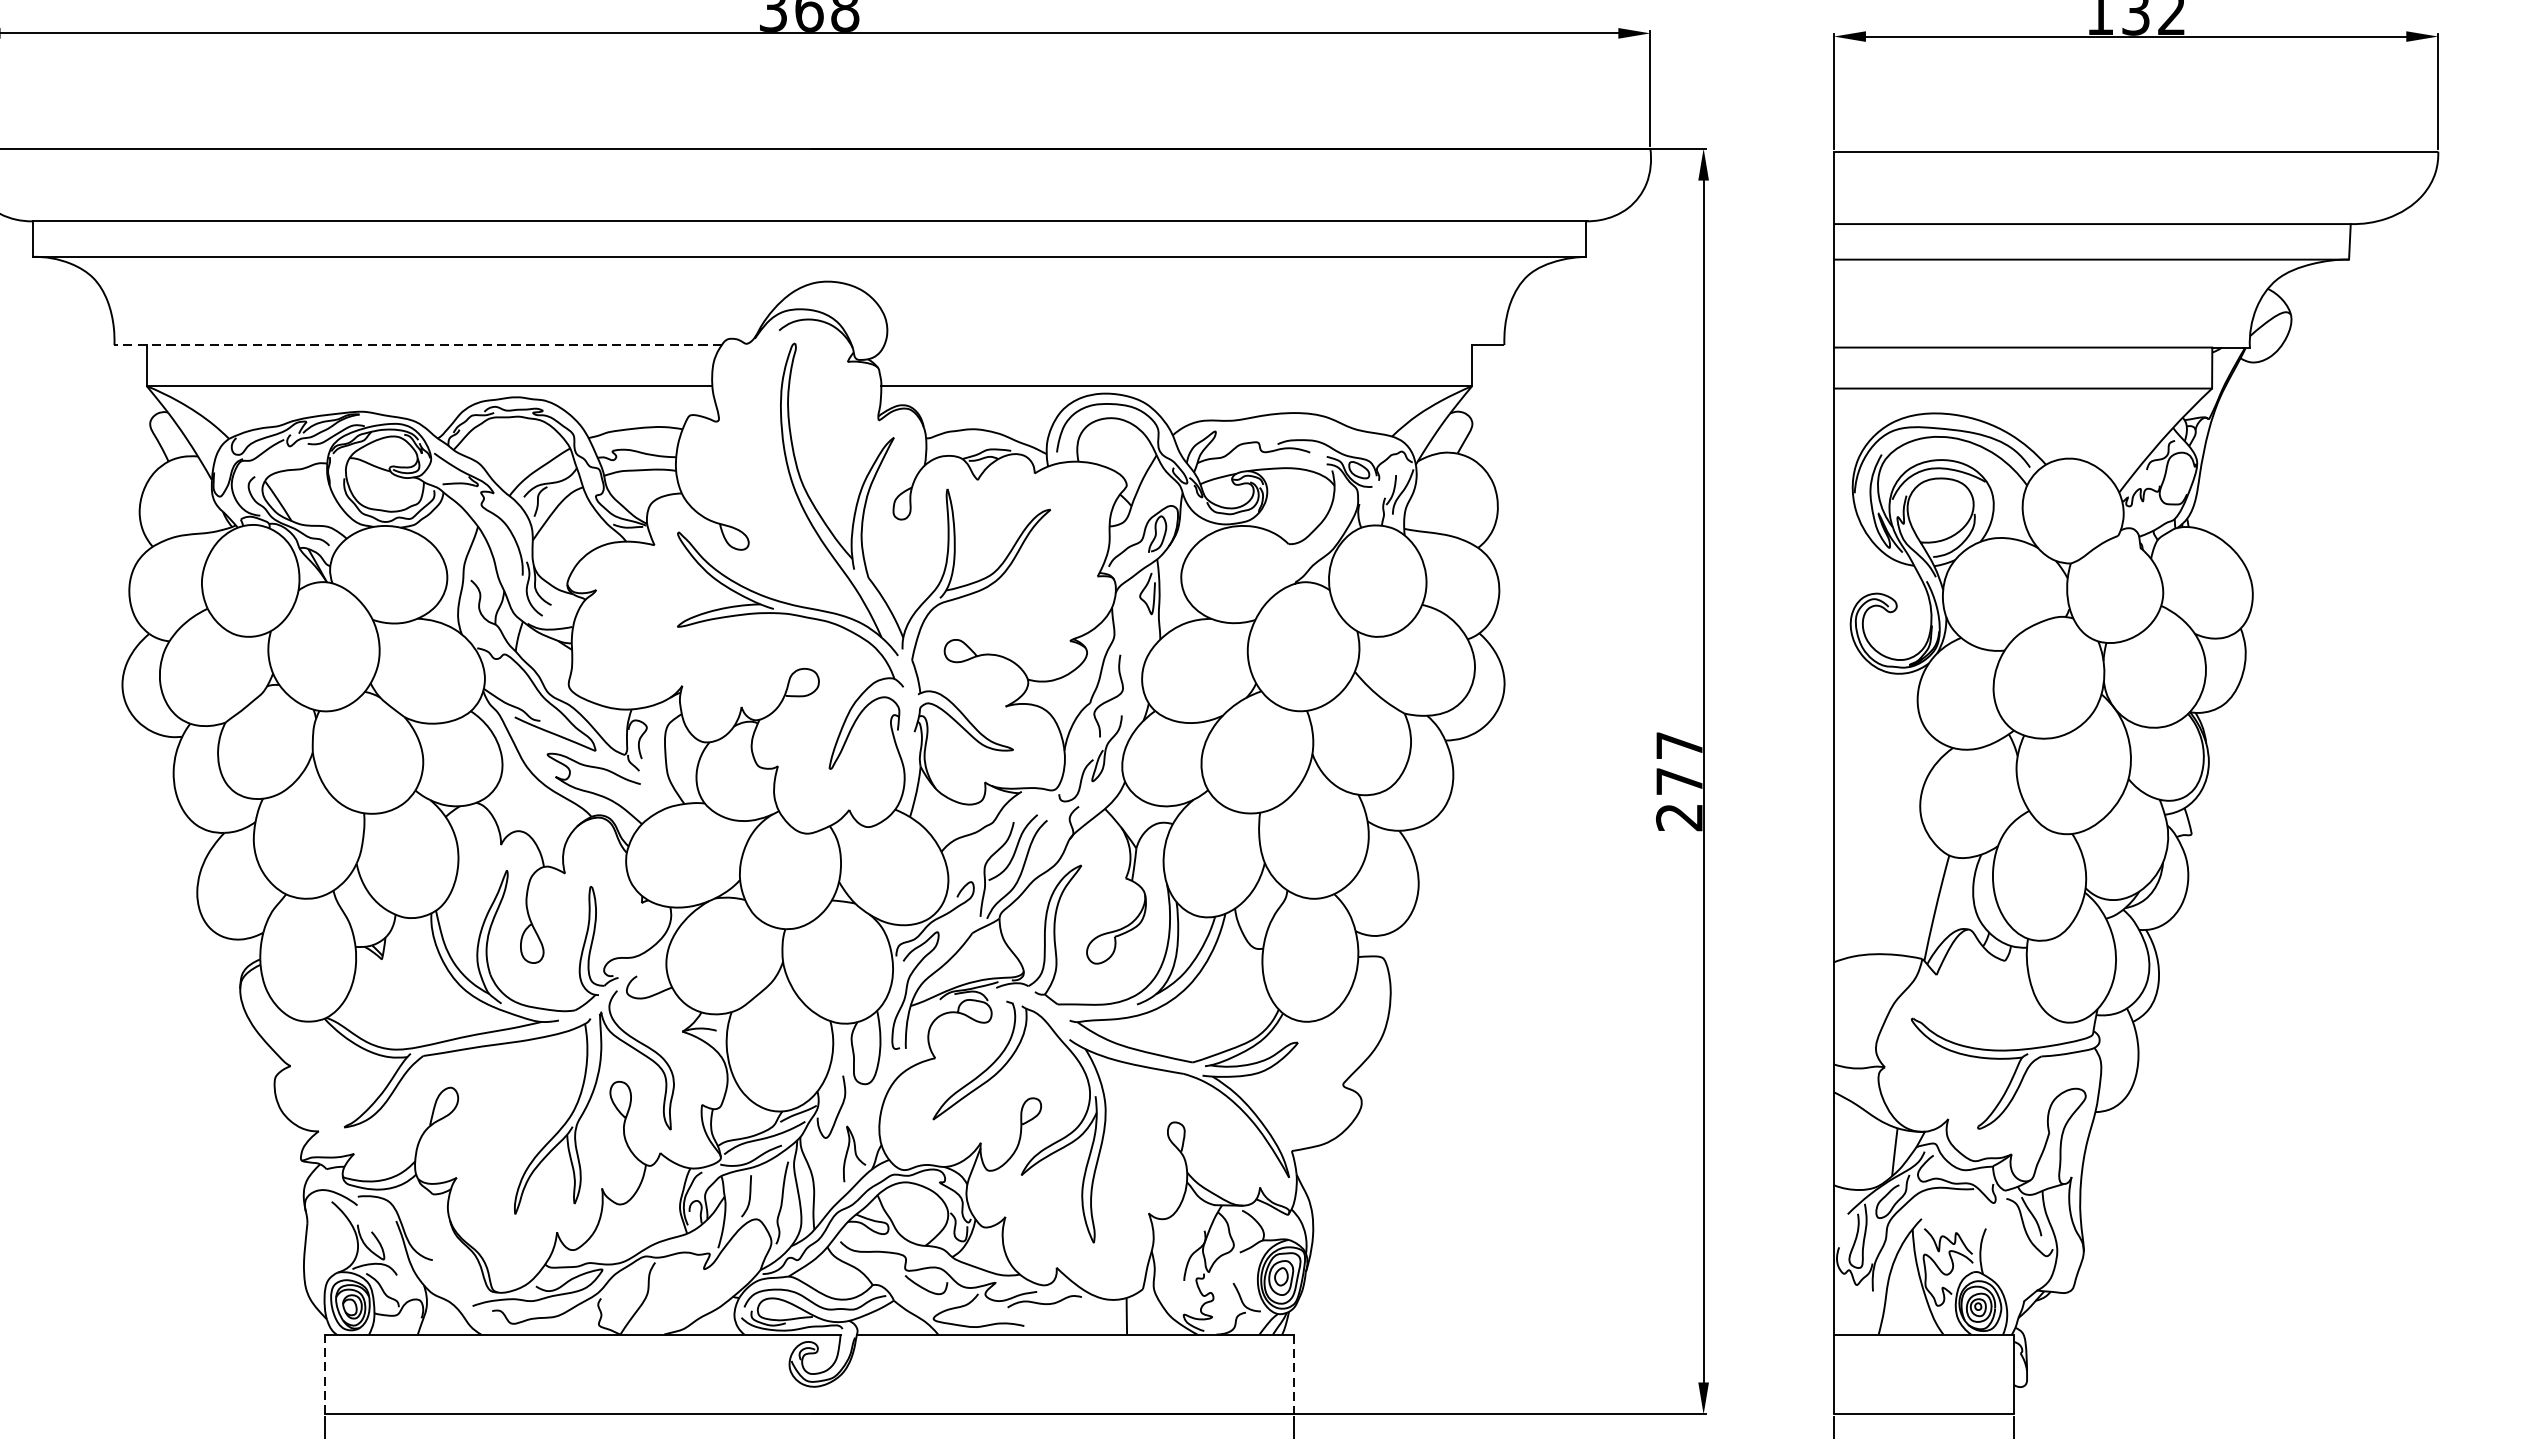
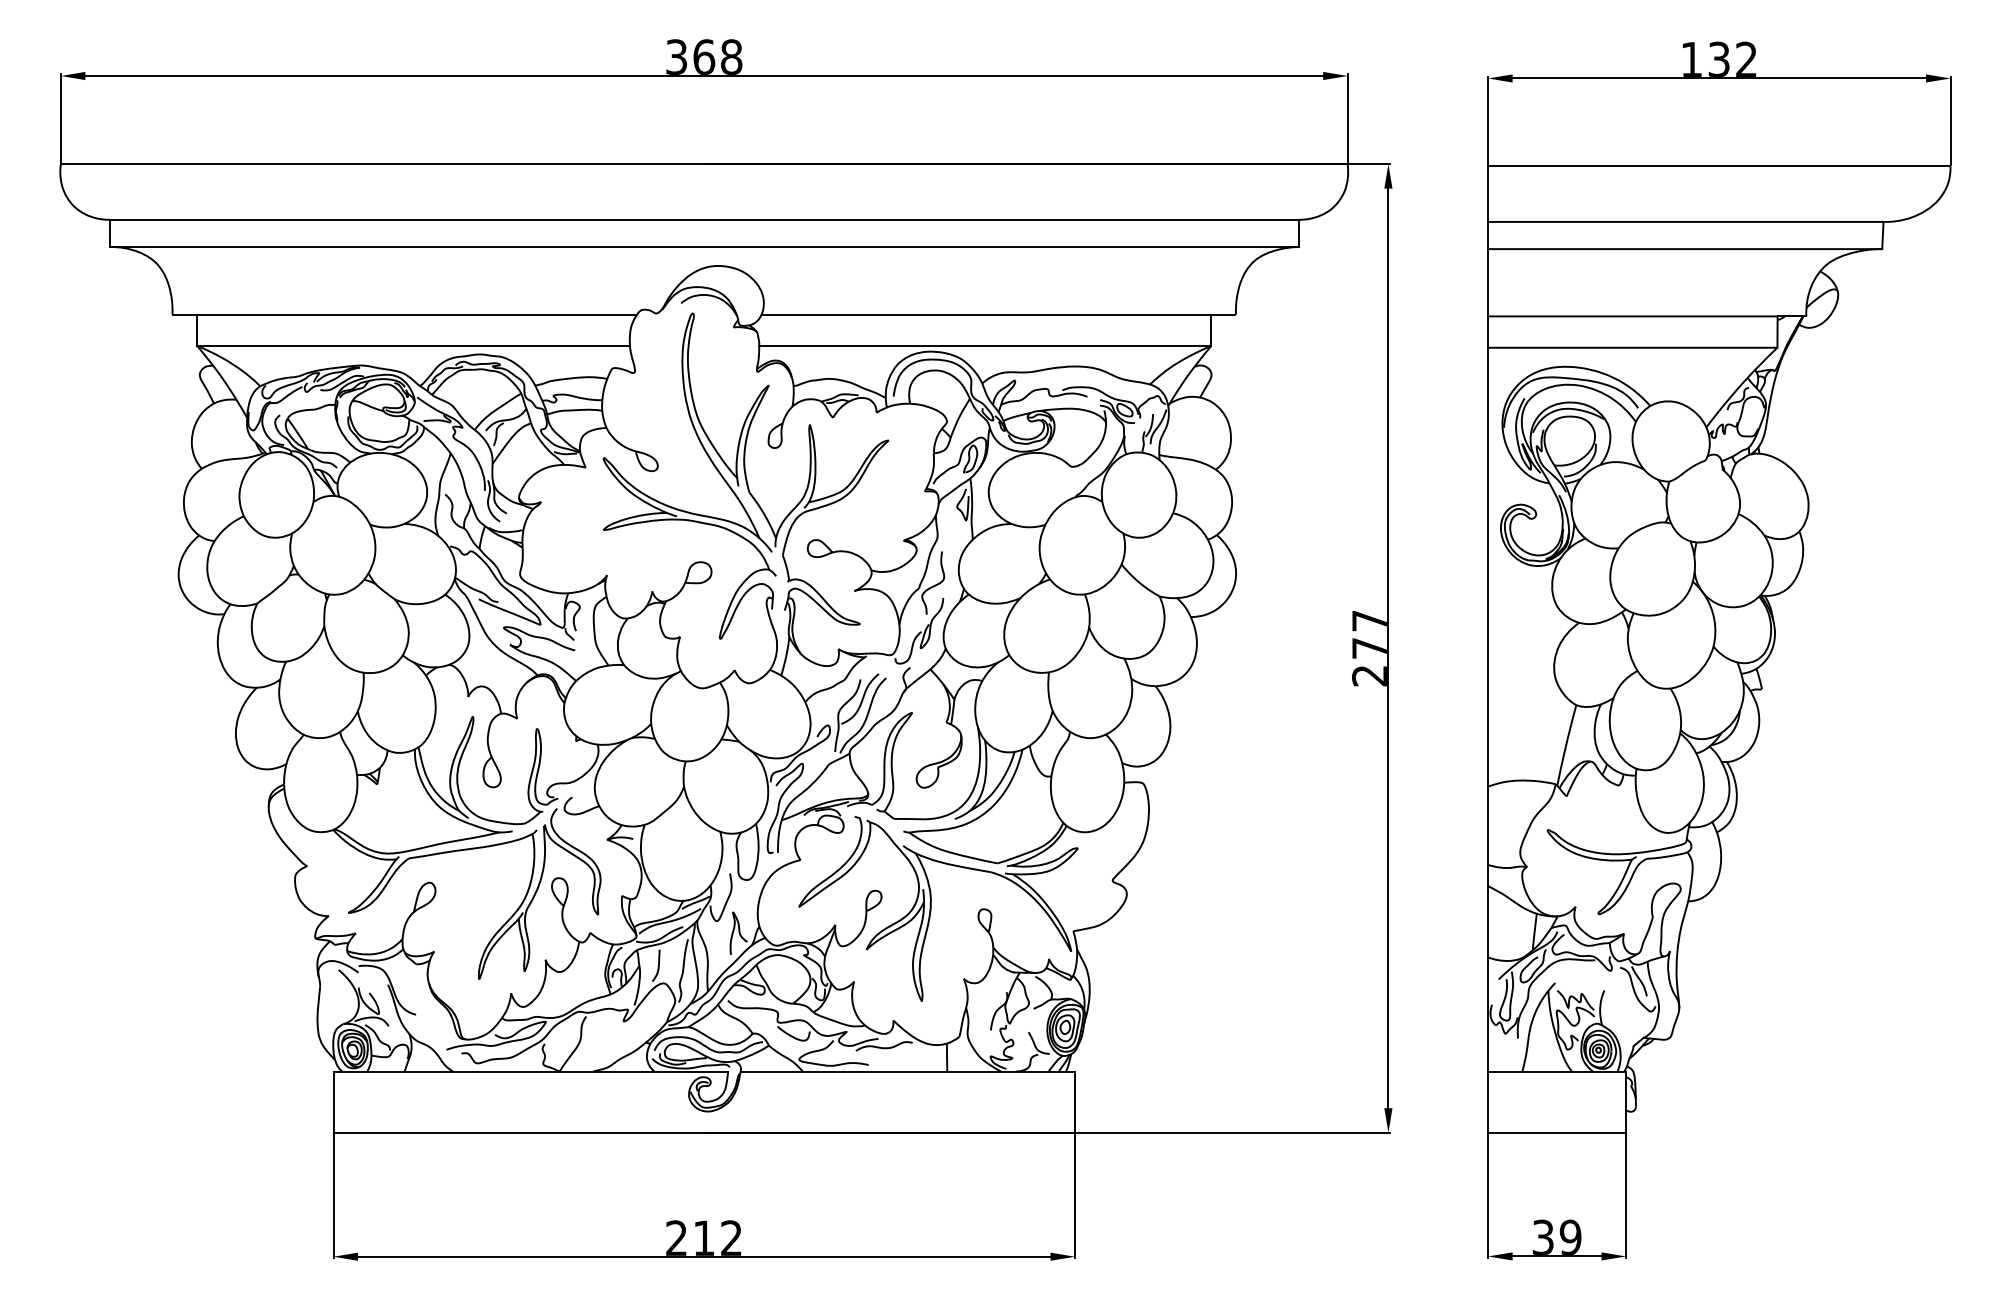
line: (417, 345) -> (404, 314), dashed -> solid
line: (1178, 345) -> (986, 314), added
line: (324, 1374) -> (333, 1102), dashed -> solid
line: (1294, 1374) -> (1075, 1102), dashed -> solid

